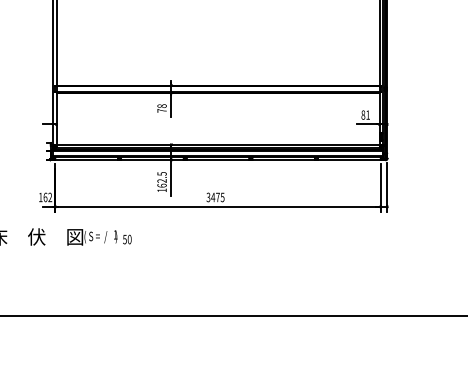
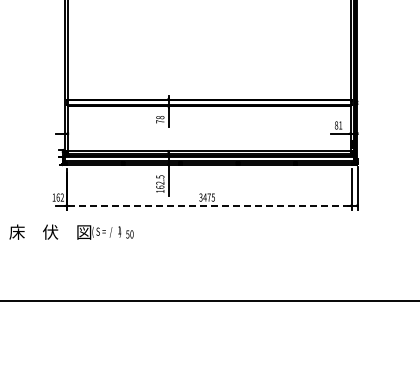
line: (217, 206) -> (208, 205), solid -> dashed

